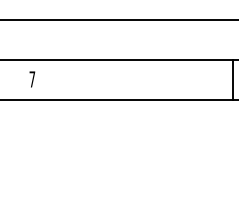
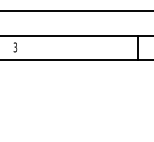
text: (32, 79) -> (15, 47), 7 -> 3

